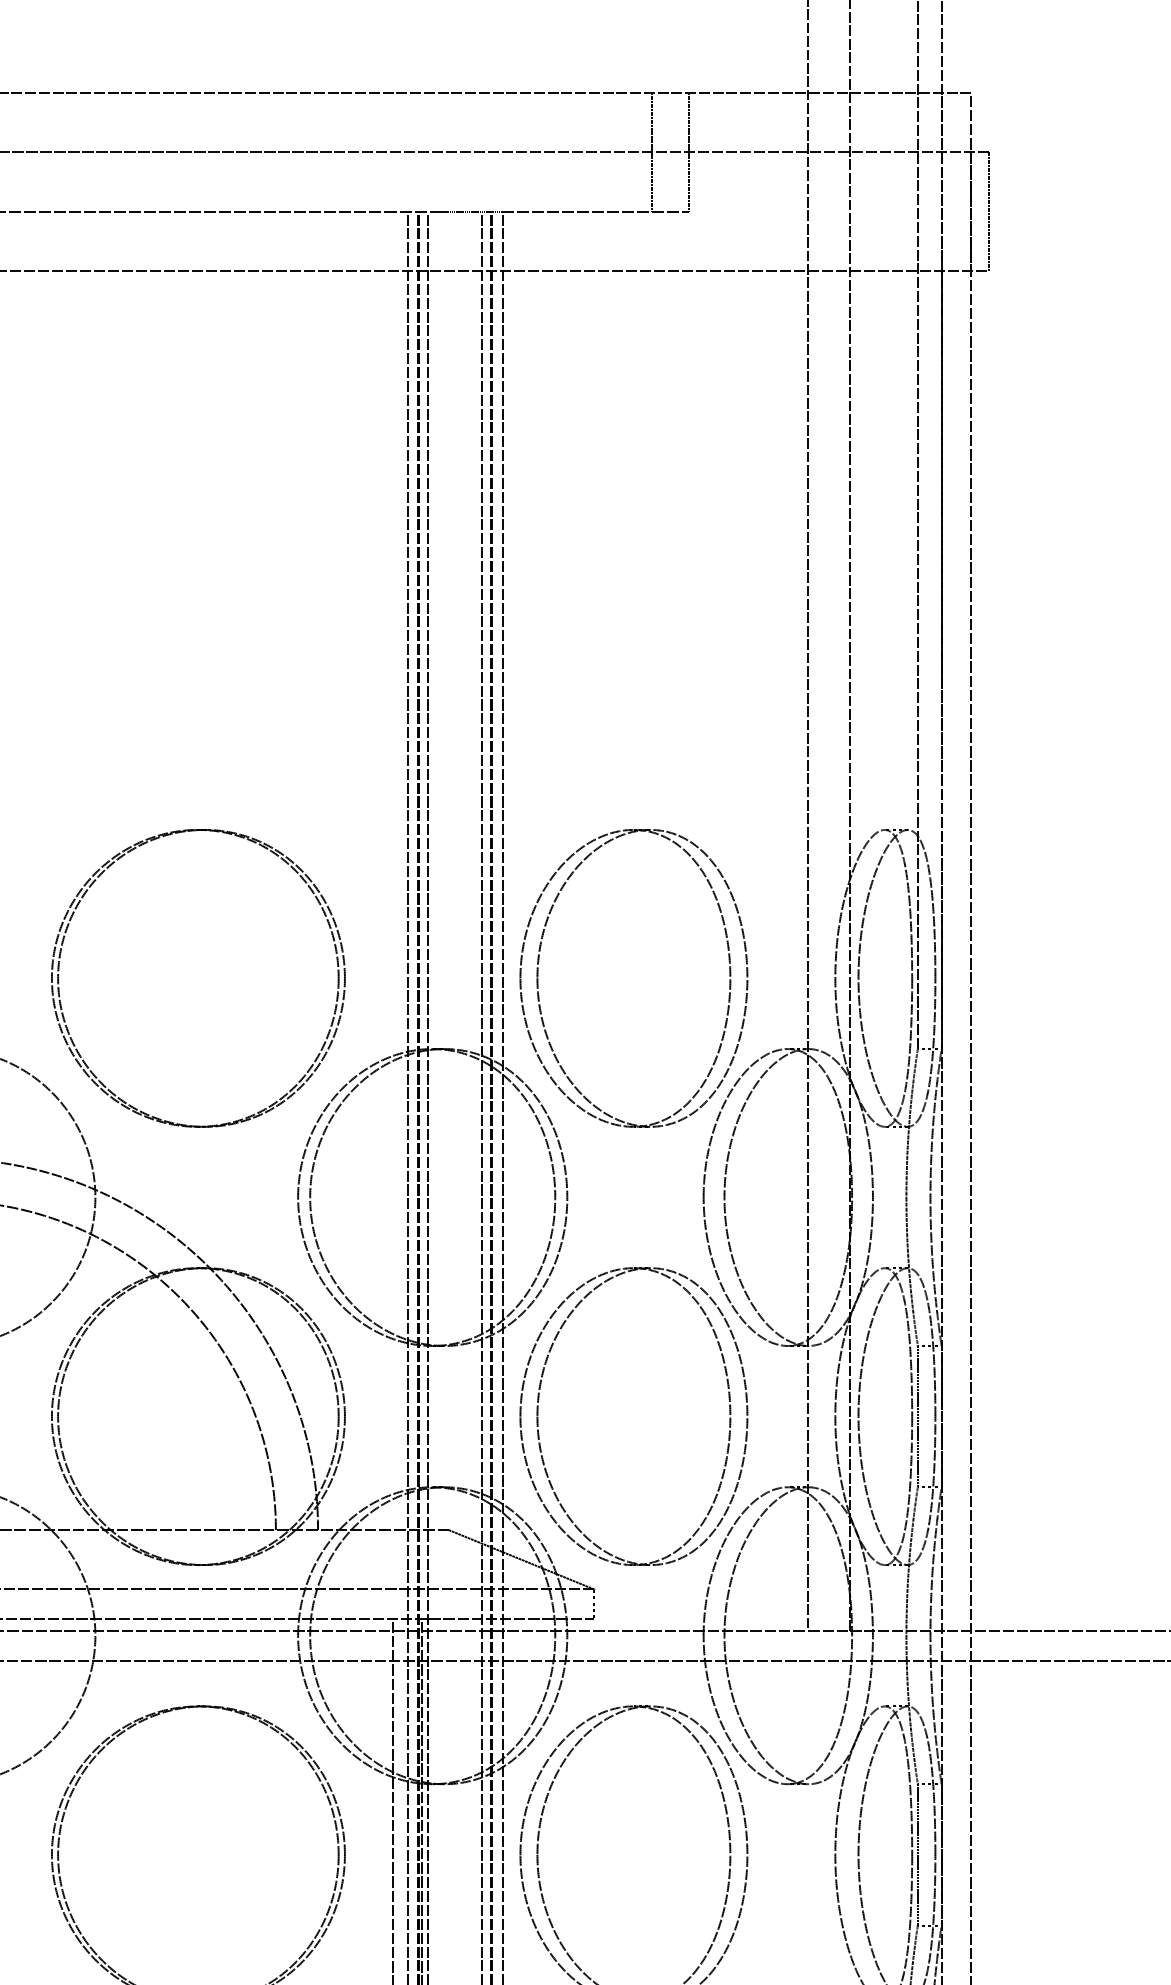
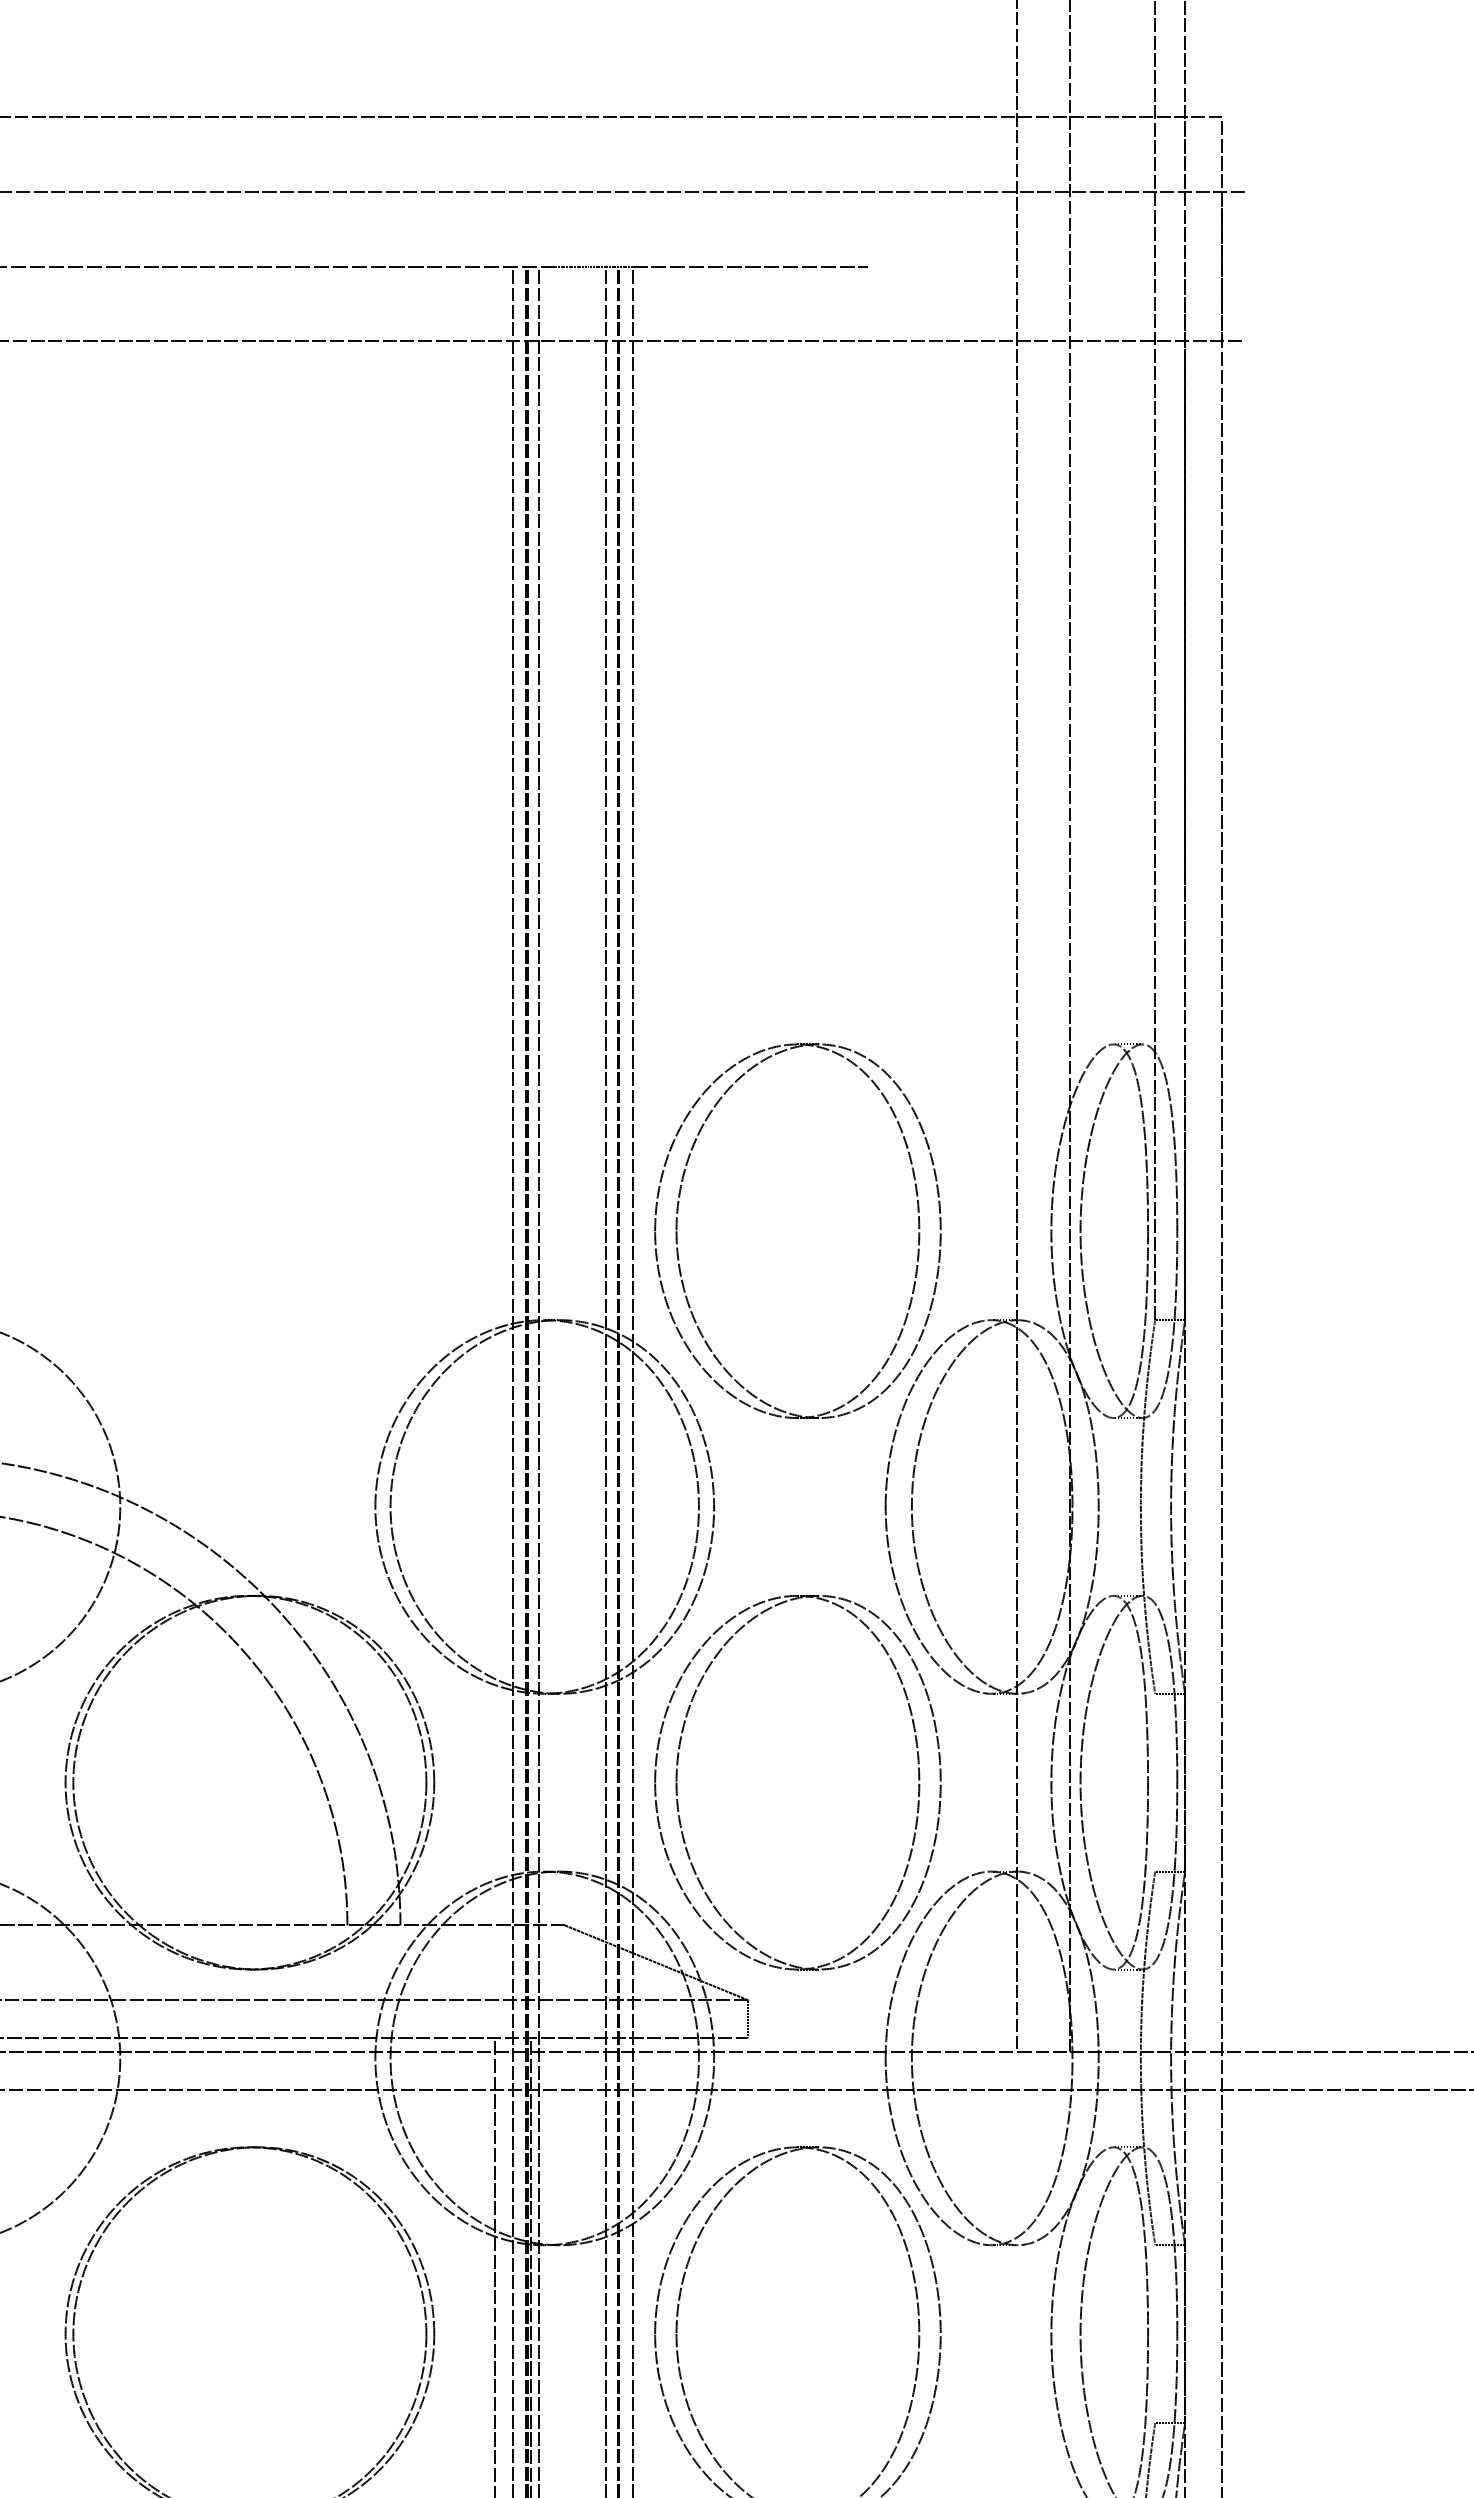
line: (652, 152) -> (821, 191), removed
line: (689, 152) -> (867, 191), removed
line: (988, 211) -> (1244, 266), removed
part: (60, 957) -> (76, 1205), removed
line: (918, 1416) -> (1155, 1782), removed
line: (918, 1855) -> (1155, 2334), removed

